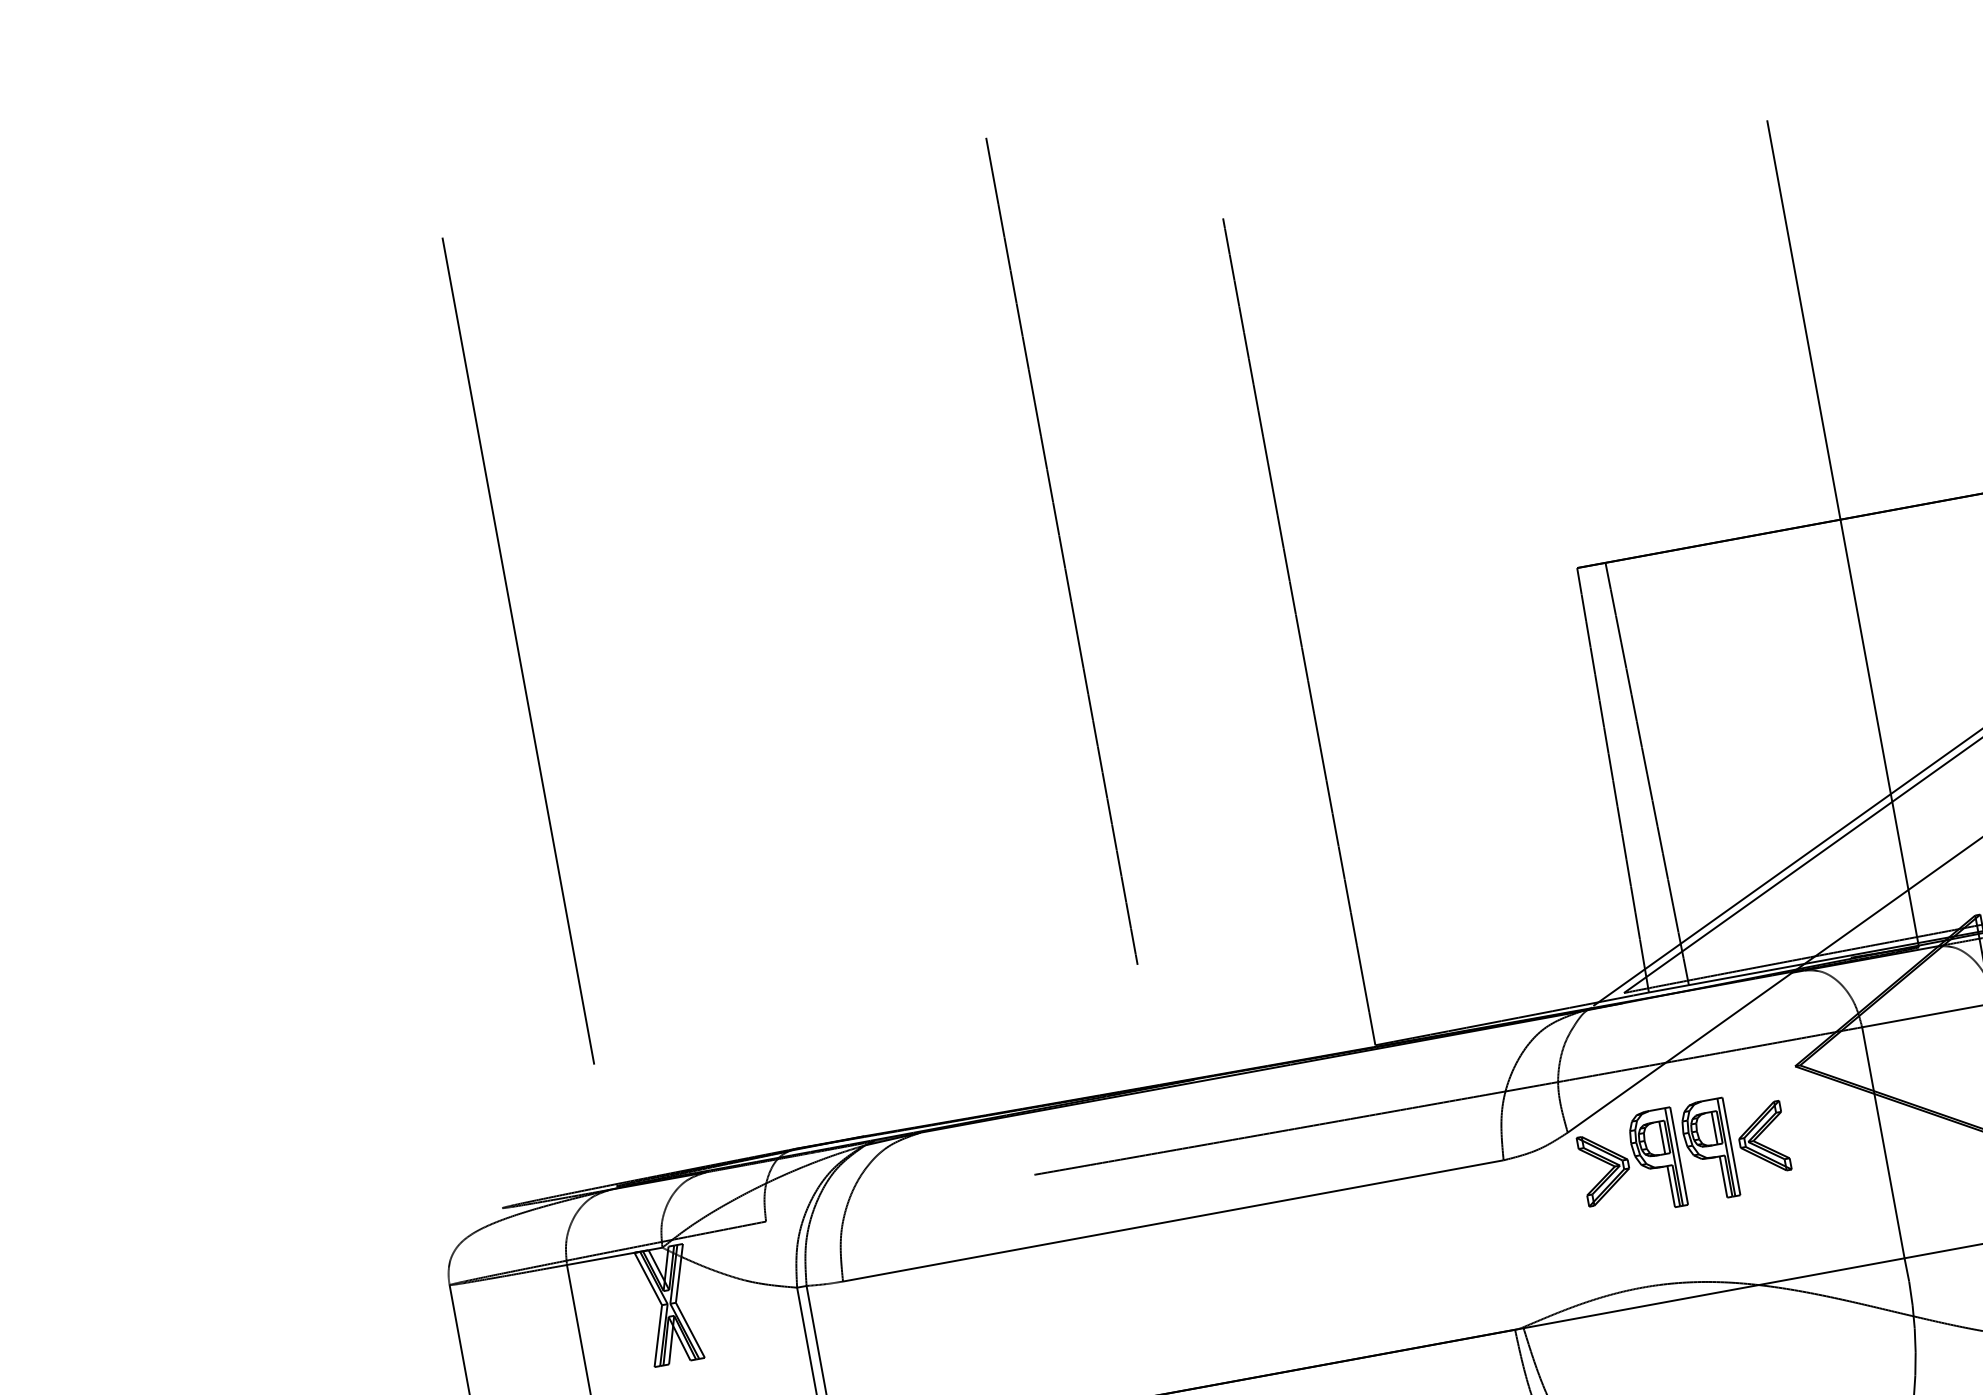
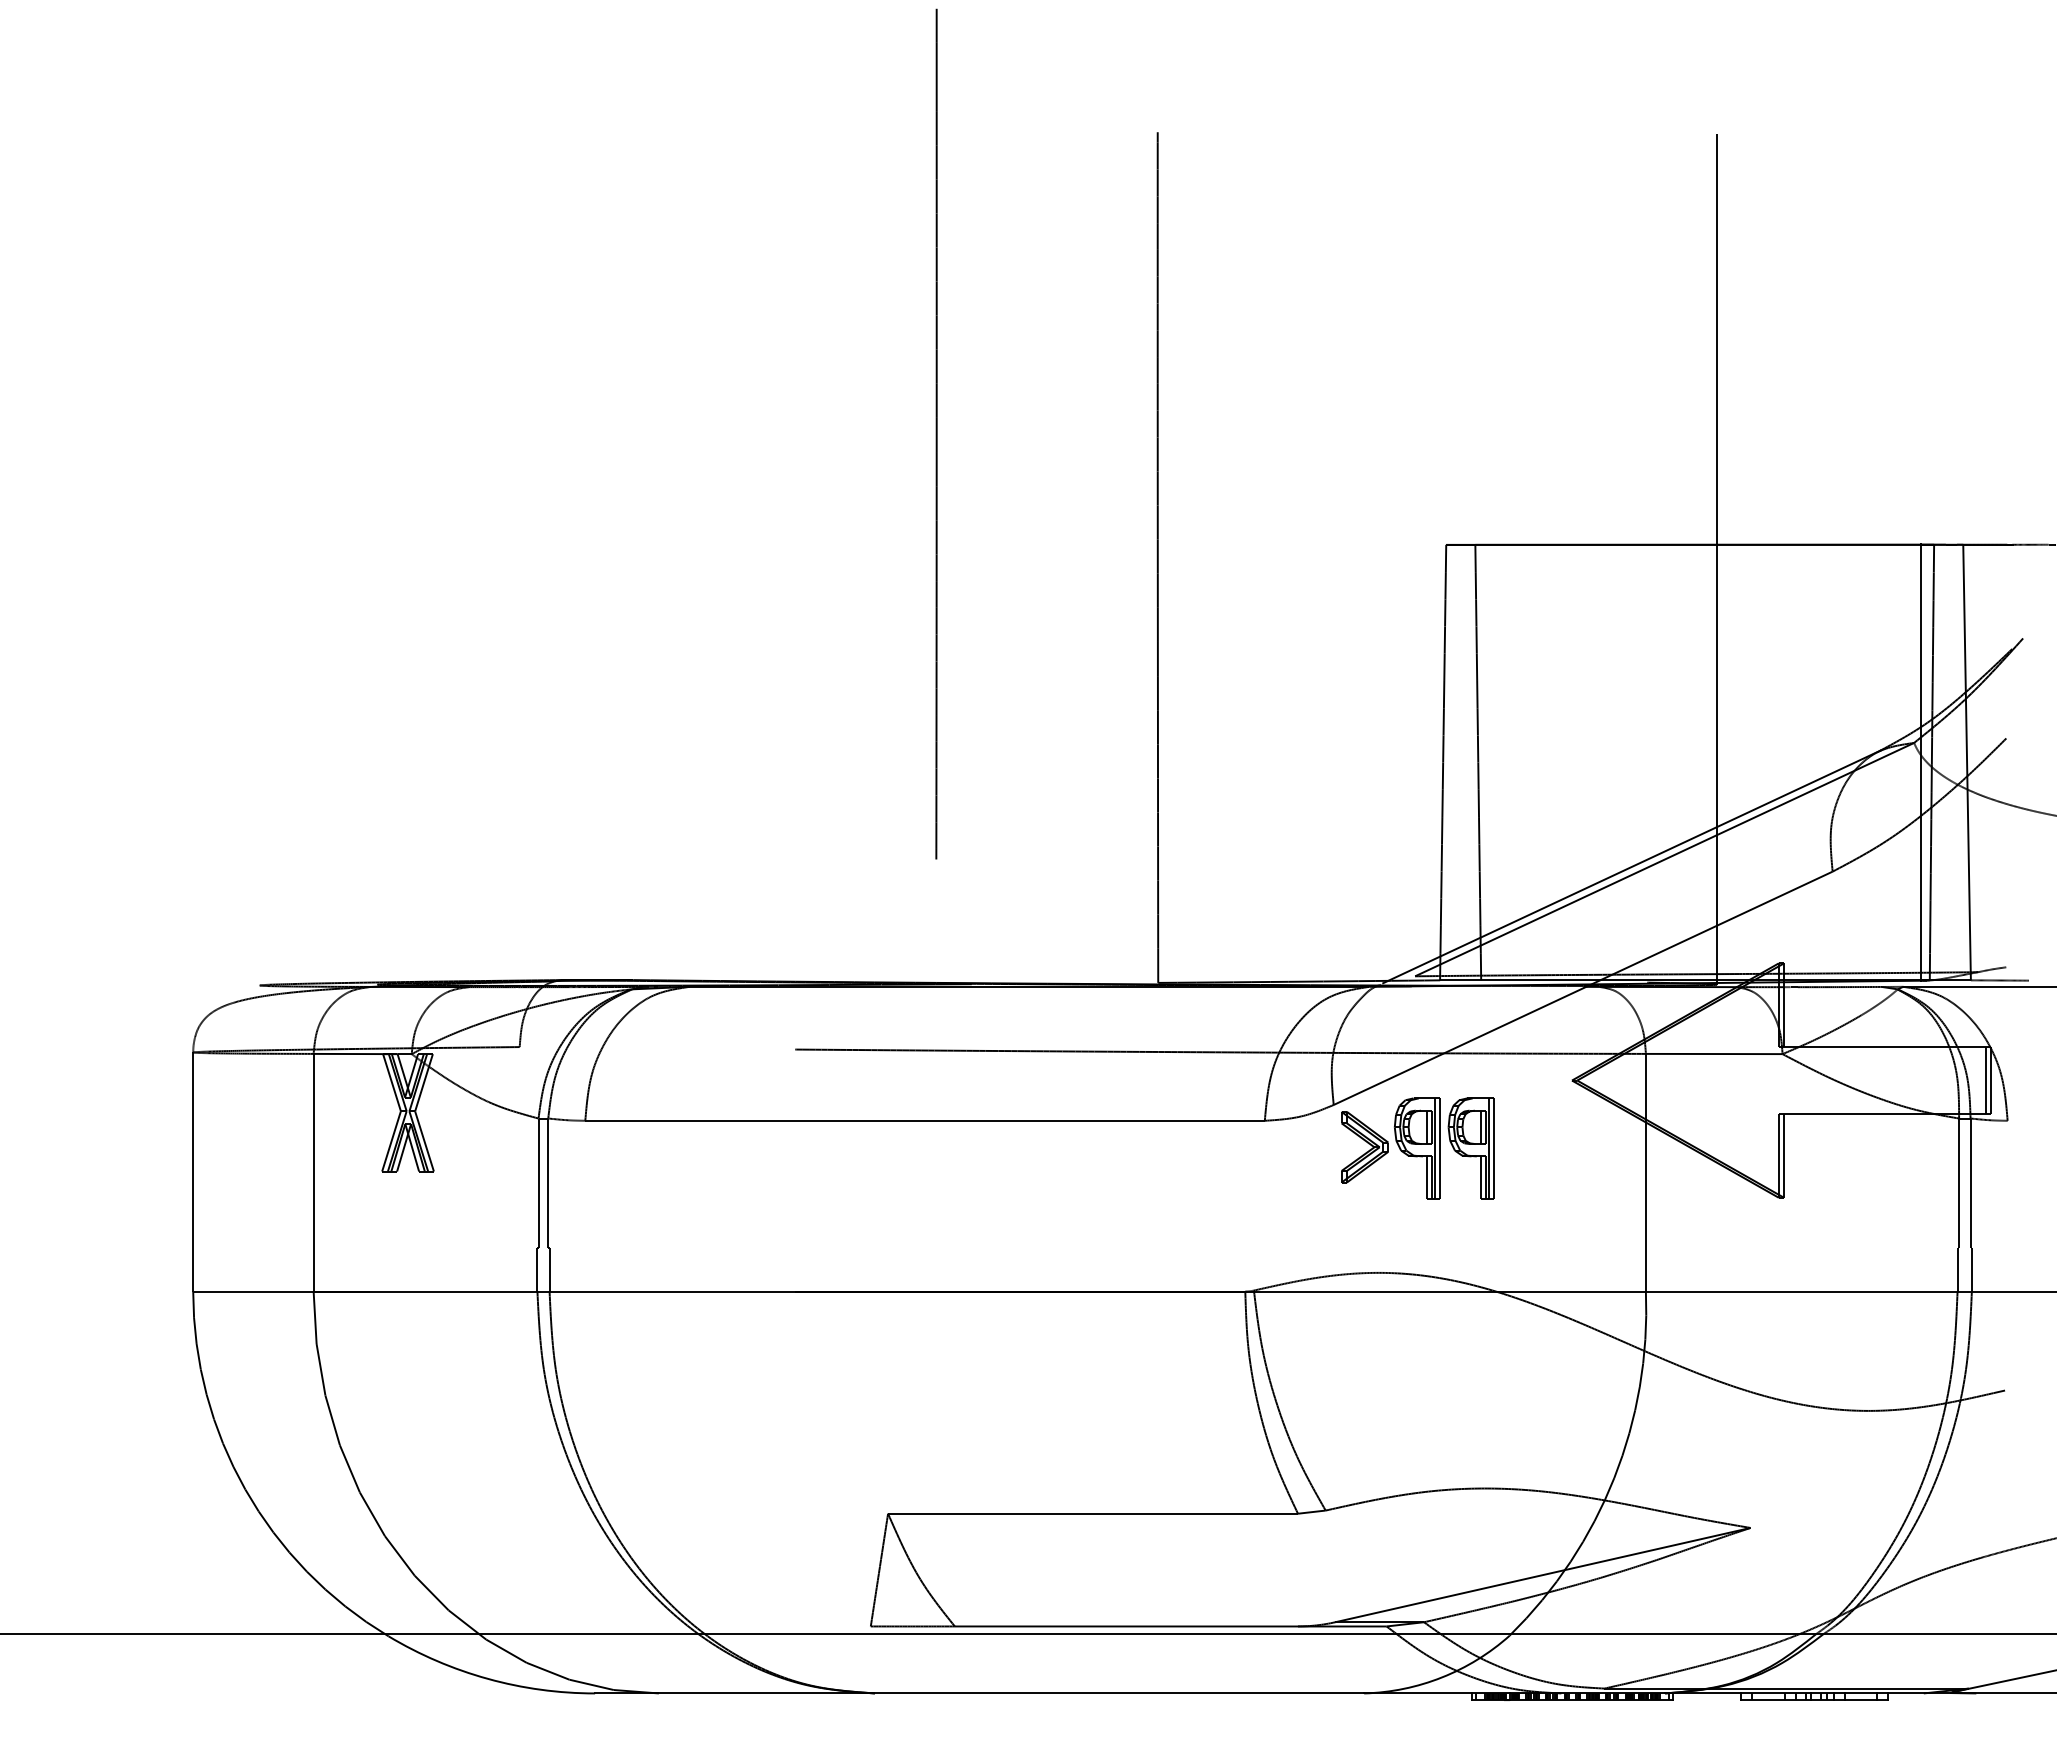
line: (517, 650) -> (376, 433), removed
part: (1762, 1139) -> (1526, 1147), removed

